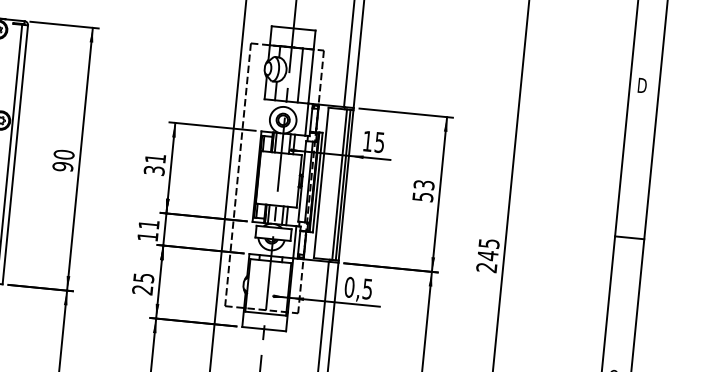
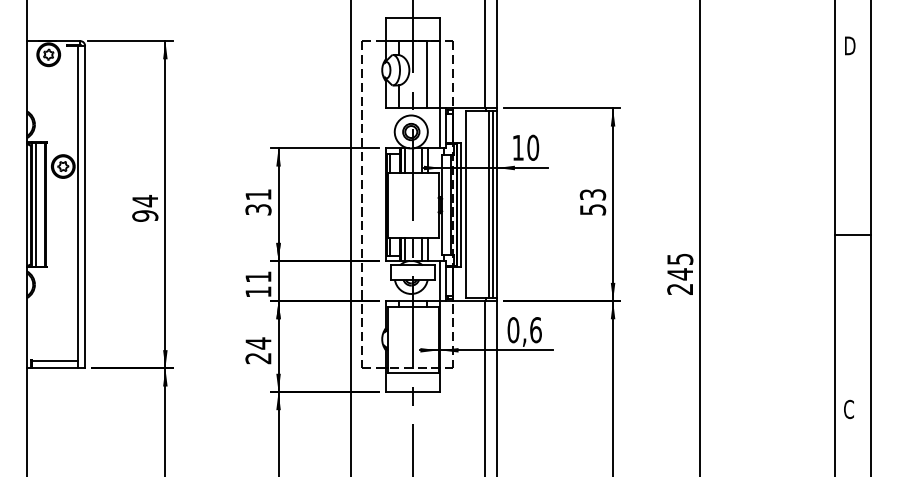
text: (380, 142) -> (533, 147), 15 -> 10
text: (64, 155) -> (145, 201), 90 -> 94
text: (143, 278) -> (258, 343), 25 -> 24
text: (367, 289) -> (535, 330), 0,5 -> 0,6

